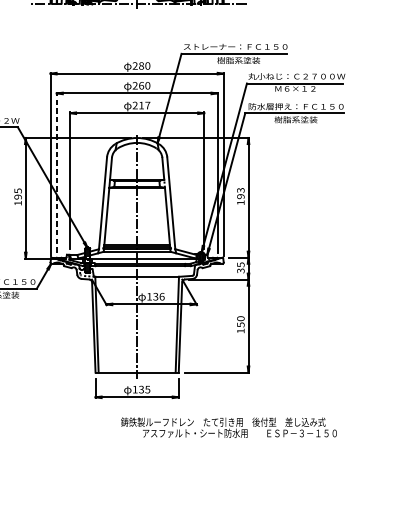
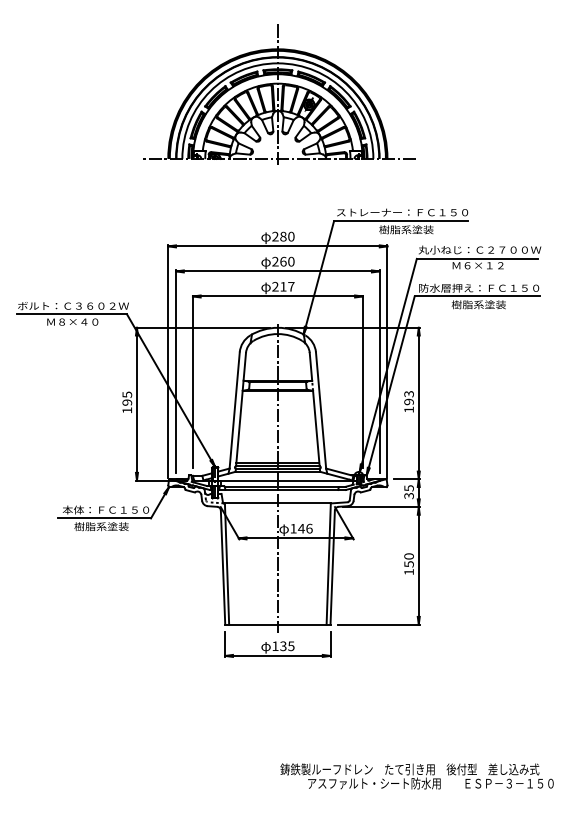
line: (57, 172) -> (176, 371), dashed -> solid
text: (155, 296) -> (300, 528), 136 -> 146
text: (228, 427) -> (416, 776), moved

